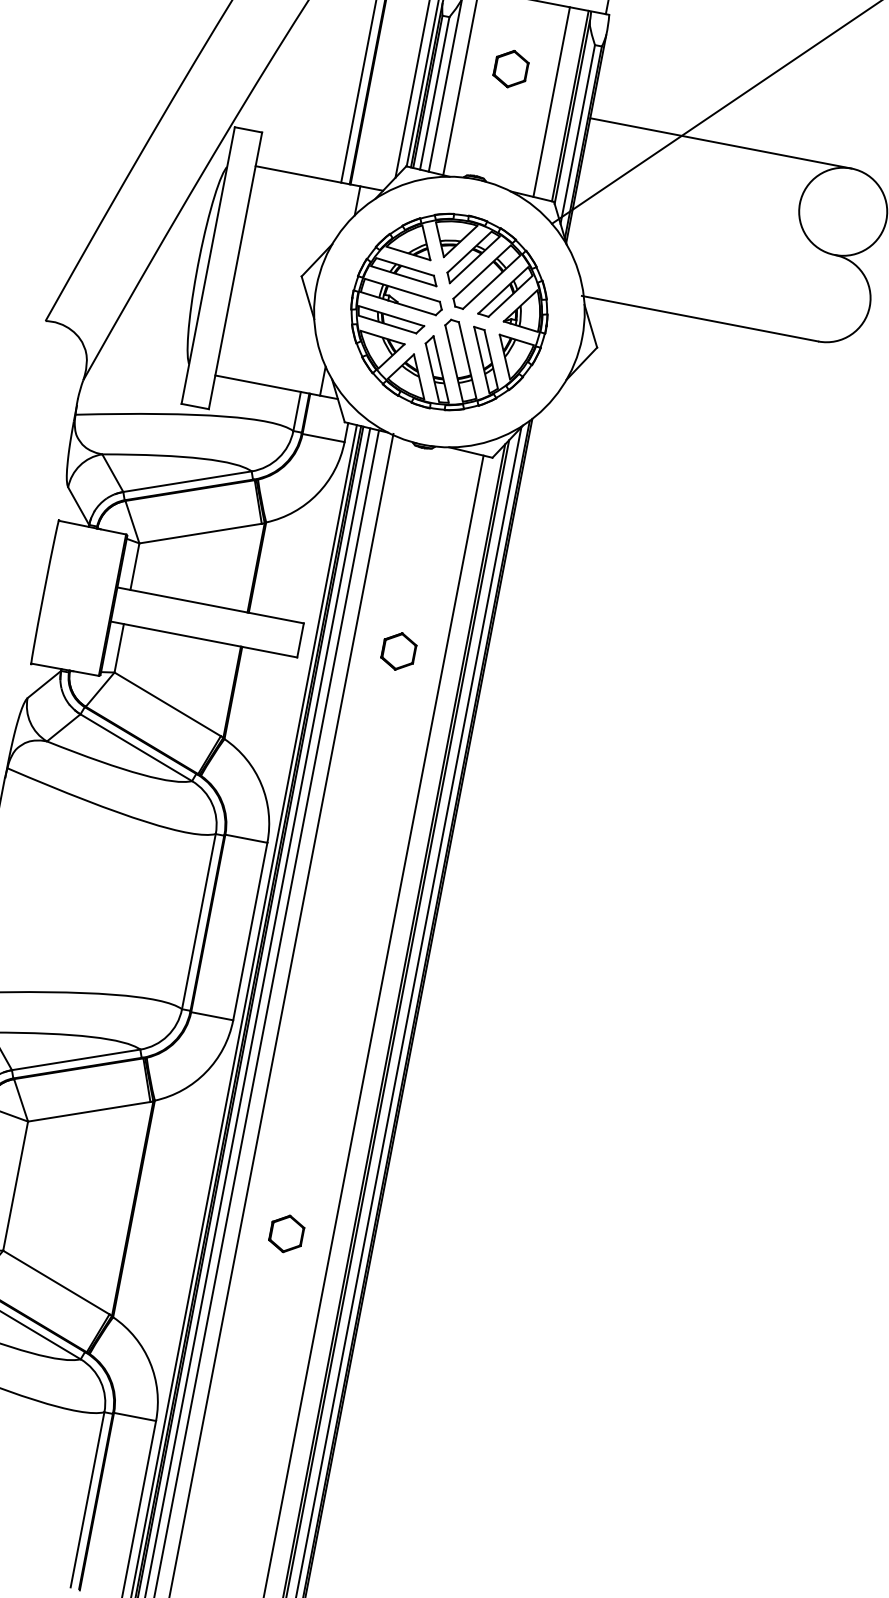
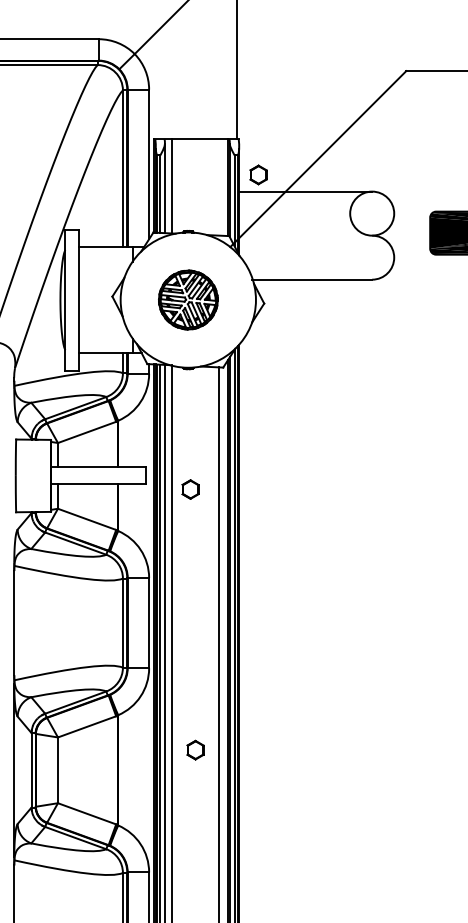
part: (511, 68) -> (258, 174), moved
line: (551, 102) -> (218, 187), removed
part: (450, 310) -> (188, 299), size x0.6
part: (398, 651) -> (190, 489), moved
part: (286, 1232) -> (195, 749), moved

